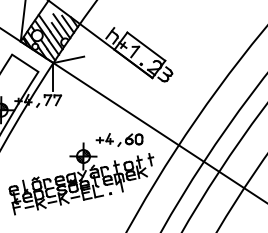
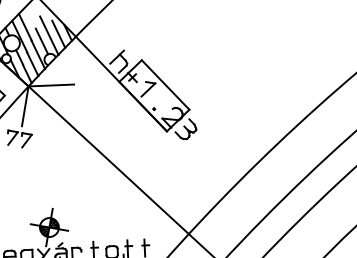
part: (119, 139) -> (105, 211), removed

